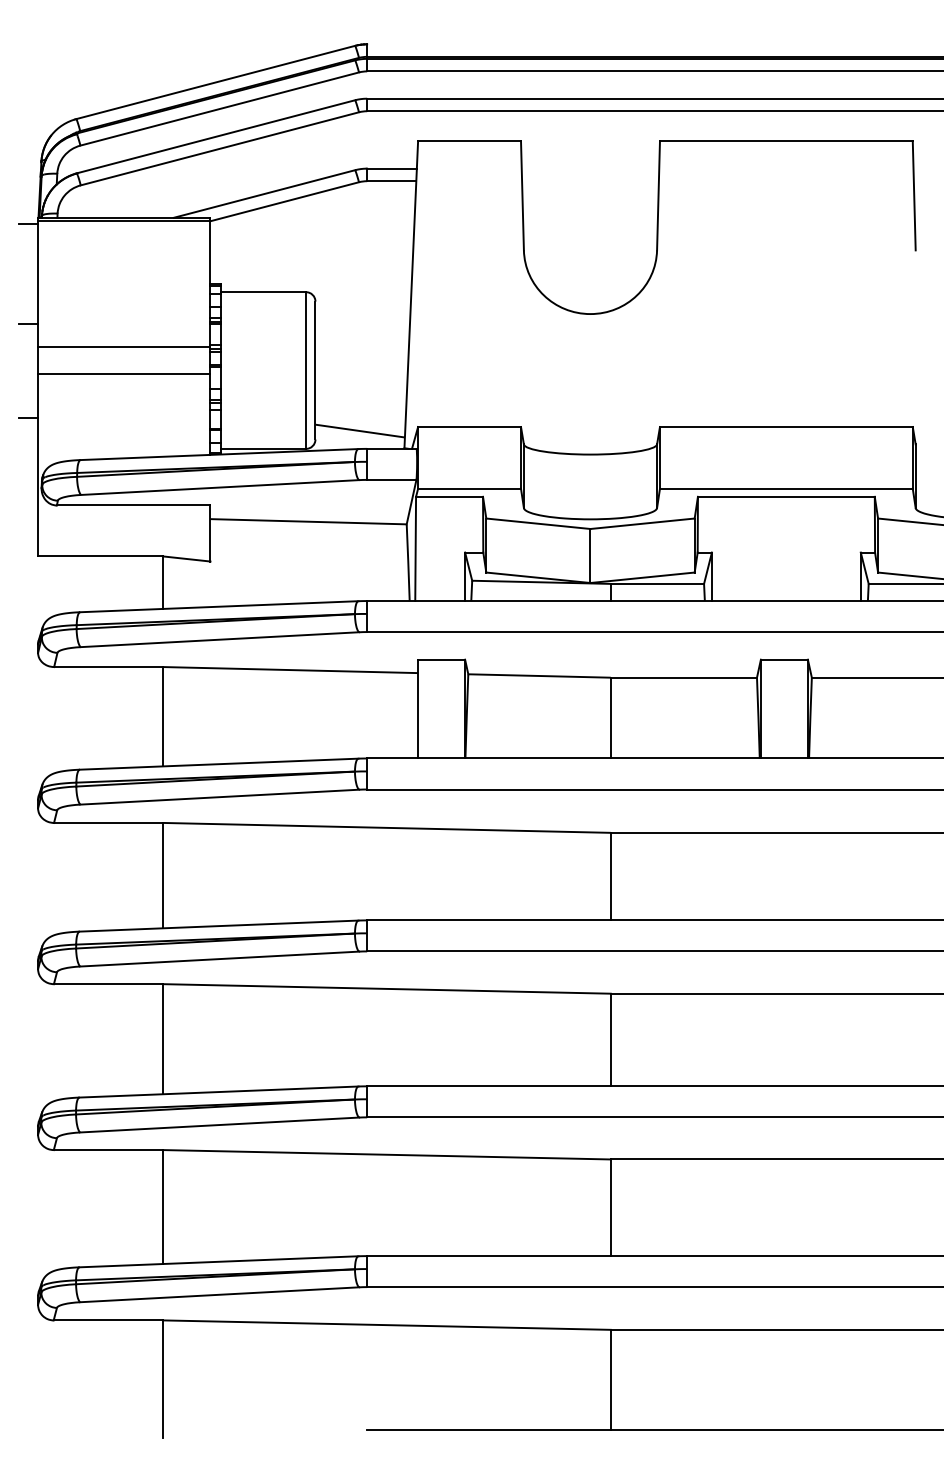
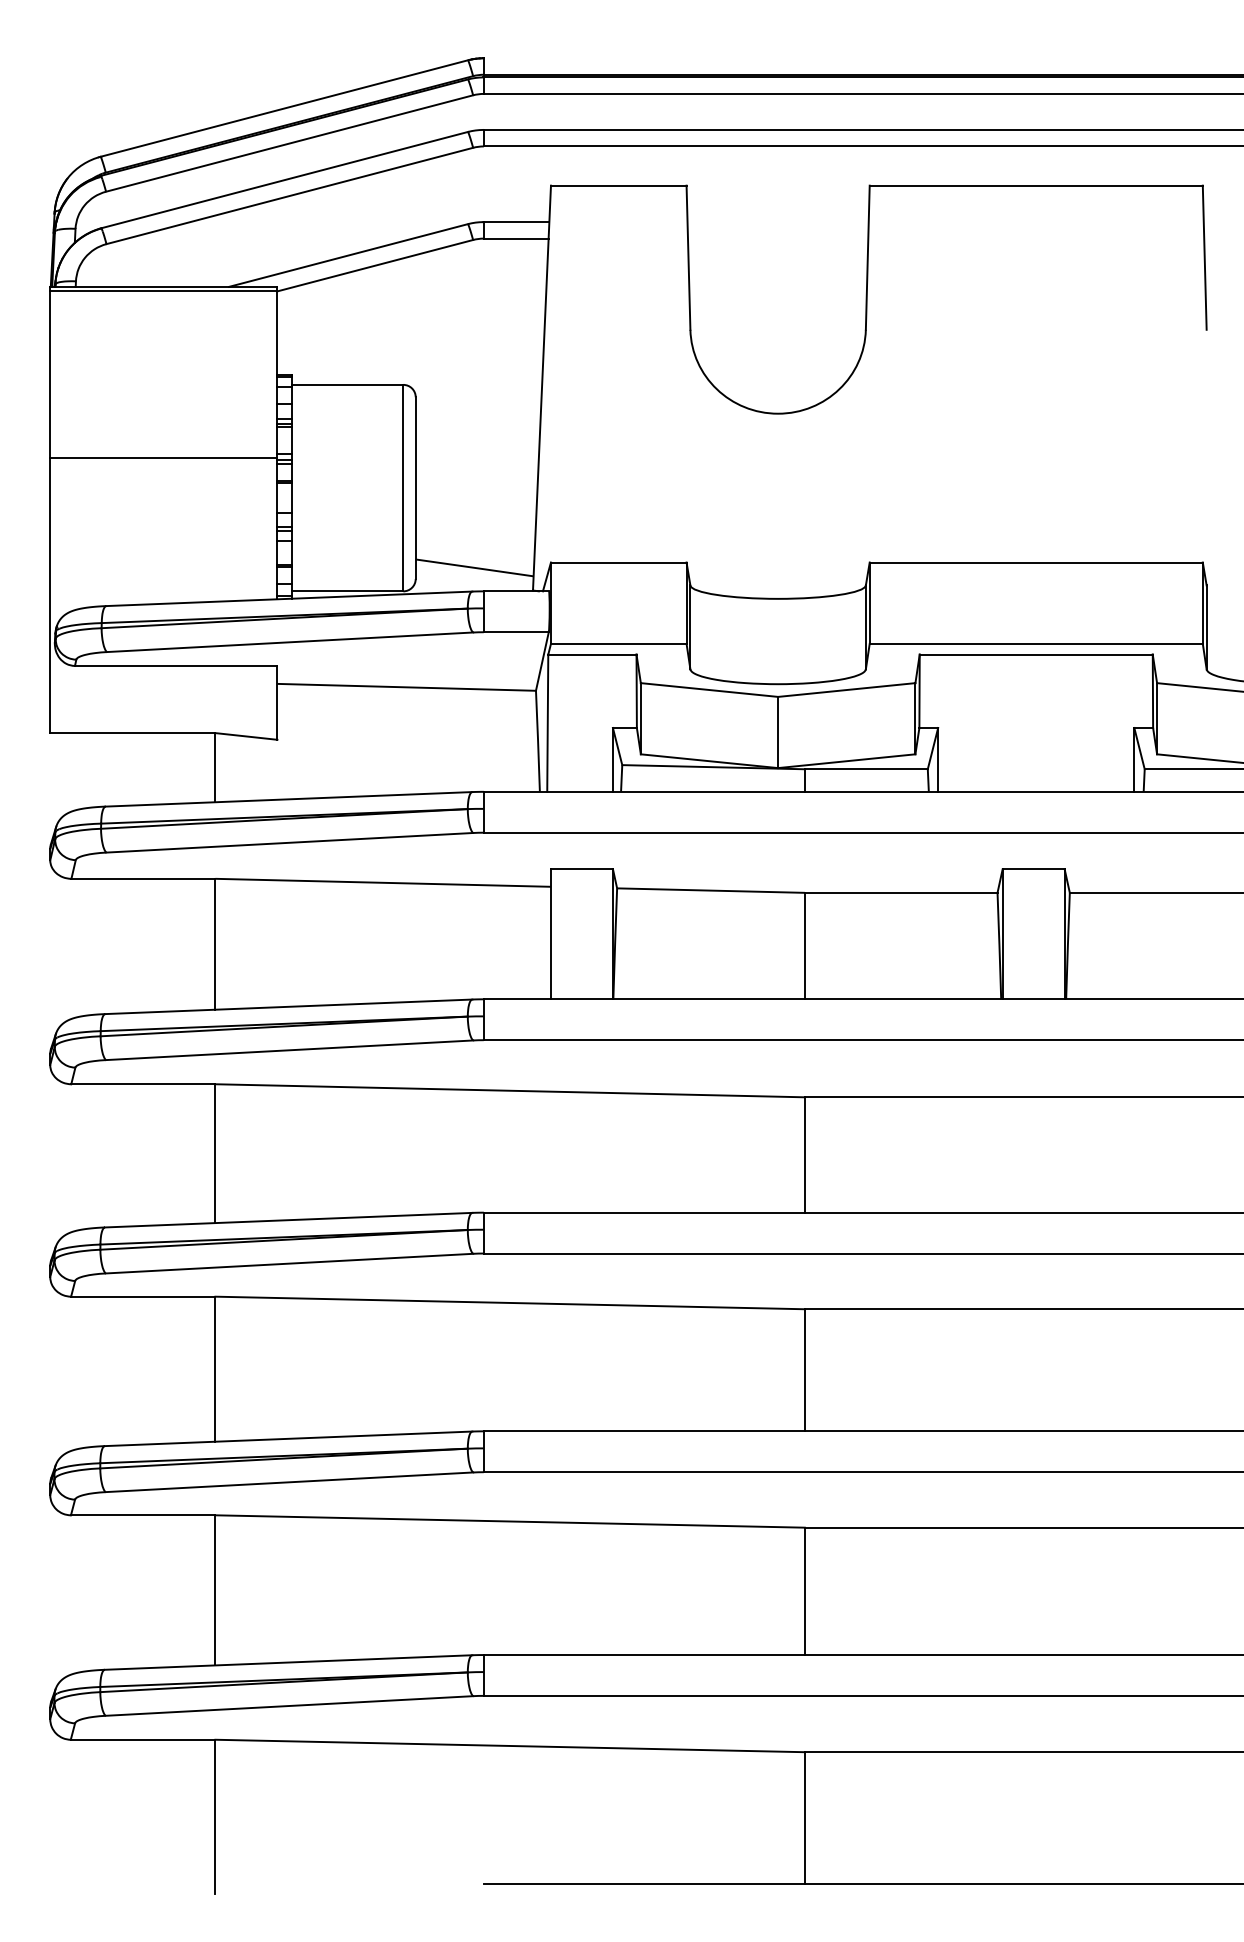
line: (28, 224) -> (37, 295), removed
line: (28, 323) -> (37, 426), removed
line: (124, 373) -> (163, 492), removed
line: (28, 417) -> (37, 550), removed

